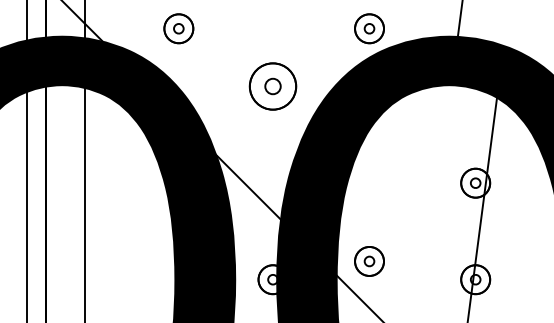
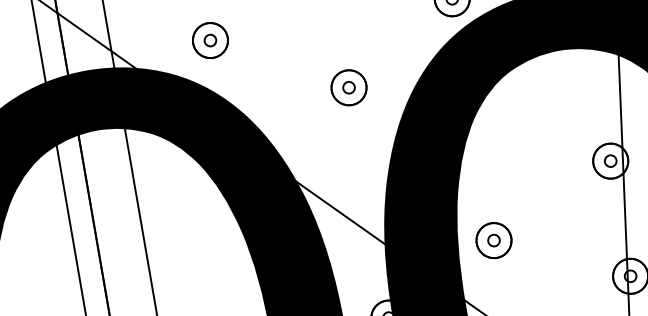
part: (178, 28) -> (209, 40), moved
part: (272, 86) -> (348, 87), size x0.62
part: (369, 261) -> (494, 240), moved

